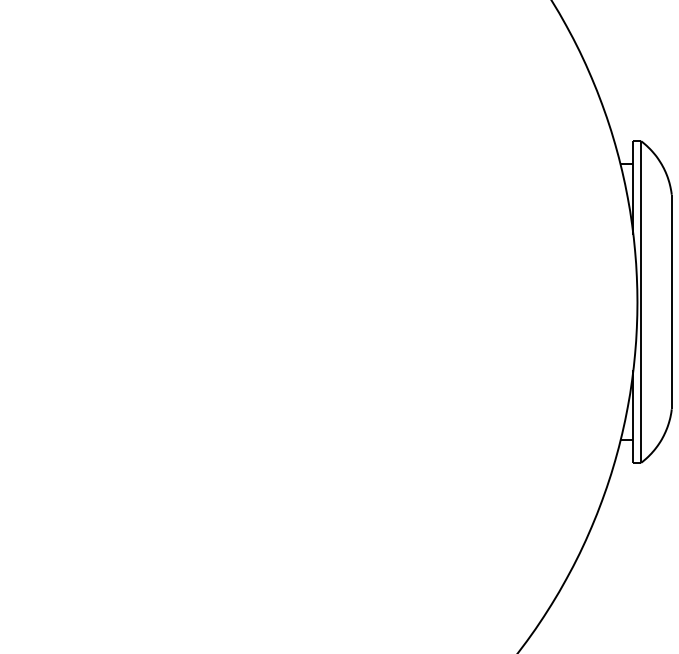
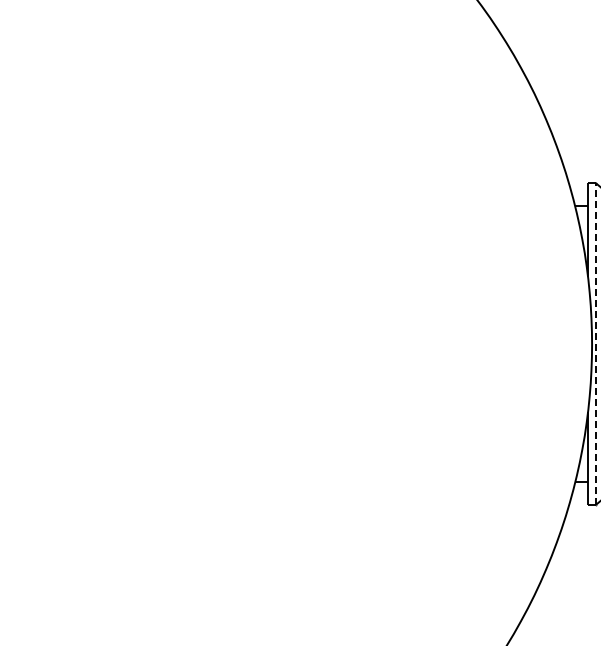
line: (641, 302) -> (596, 344), solid -> dashed

